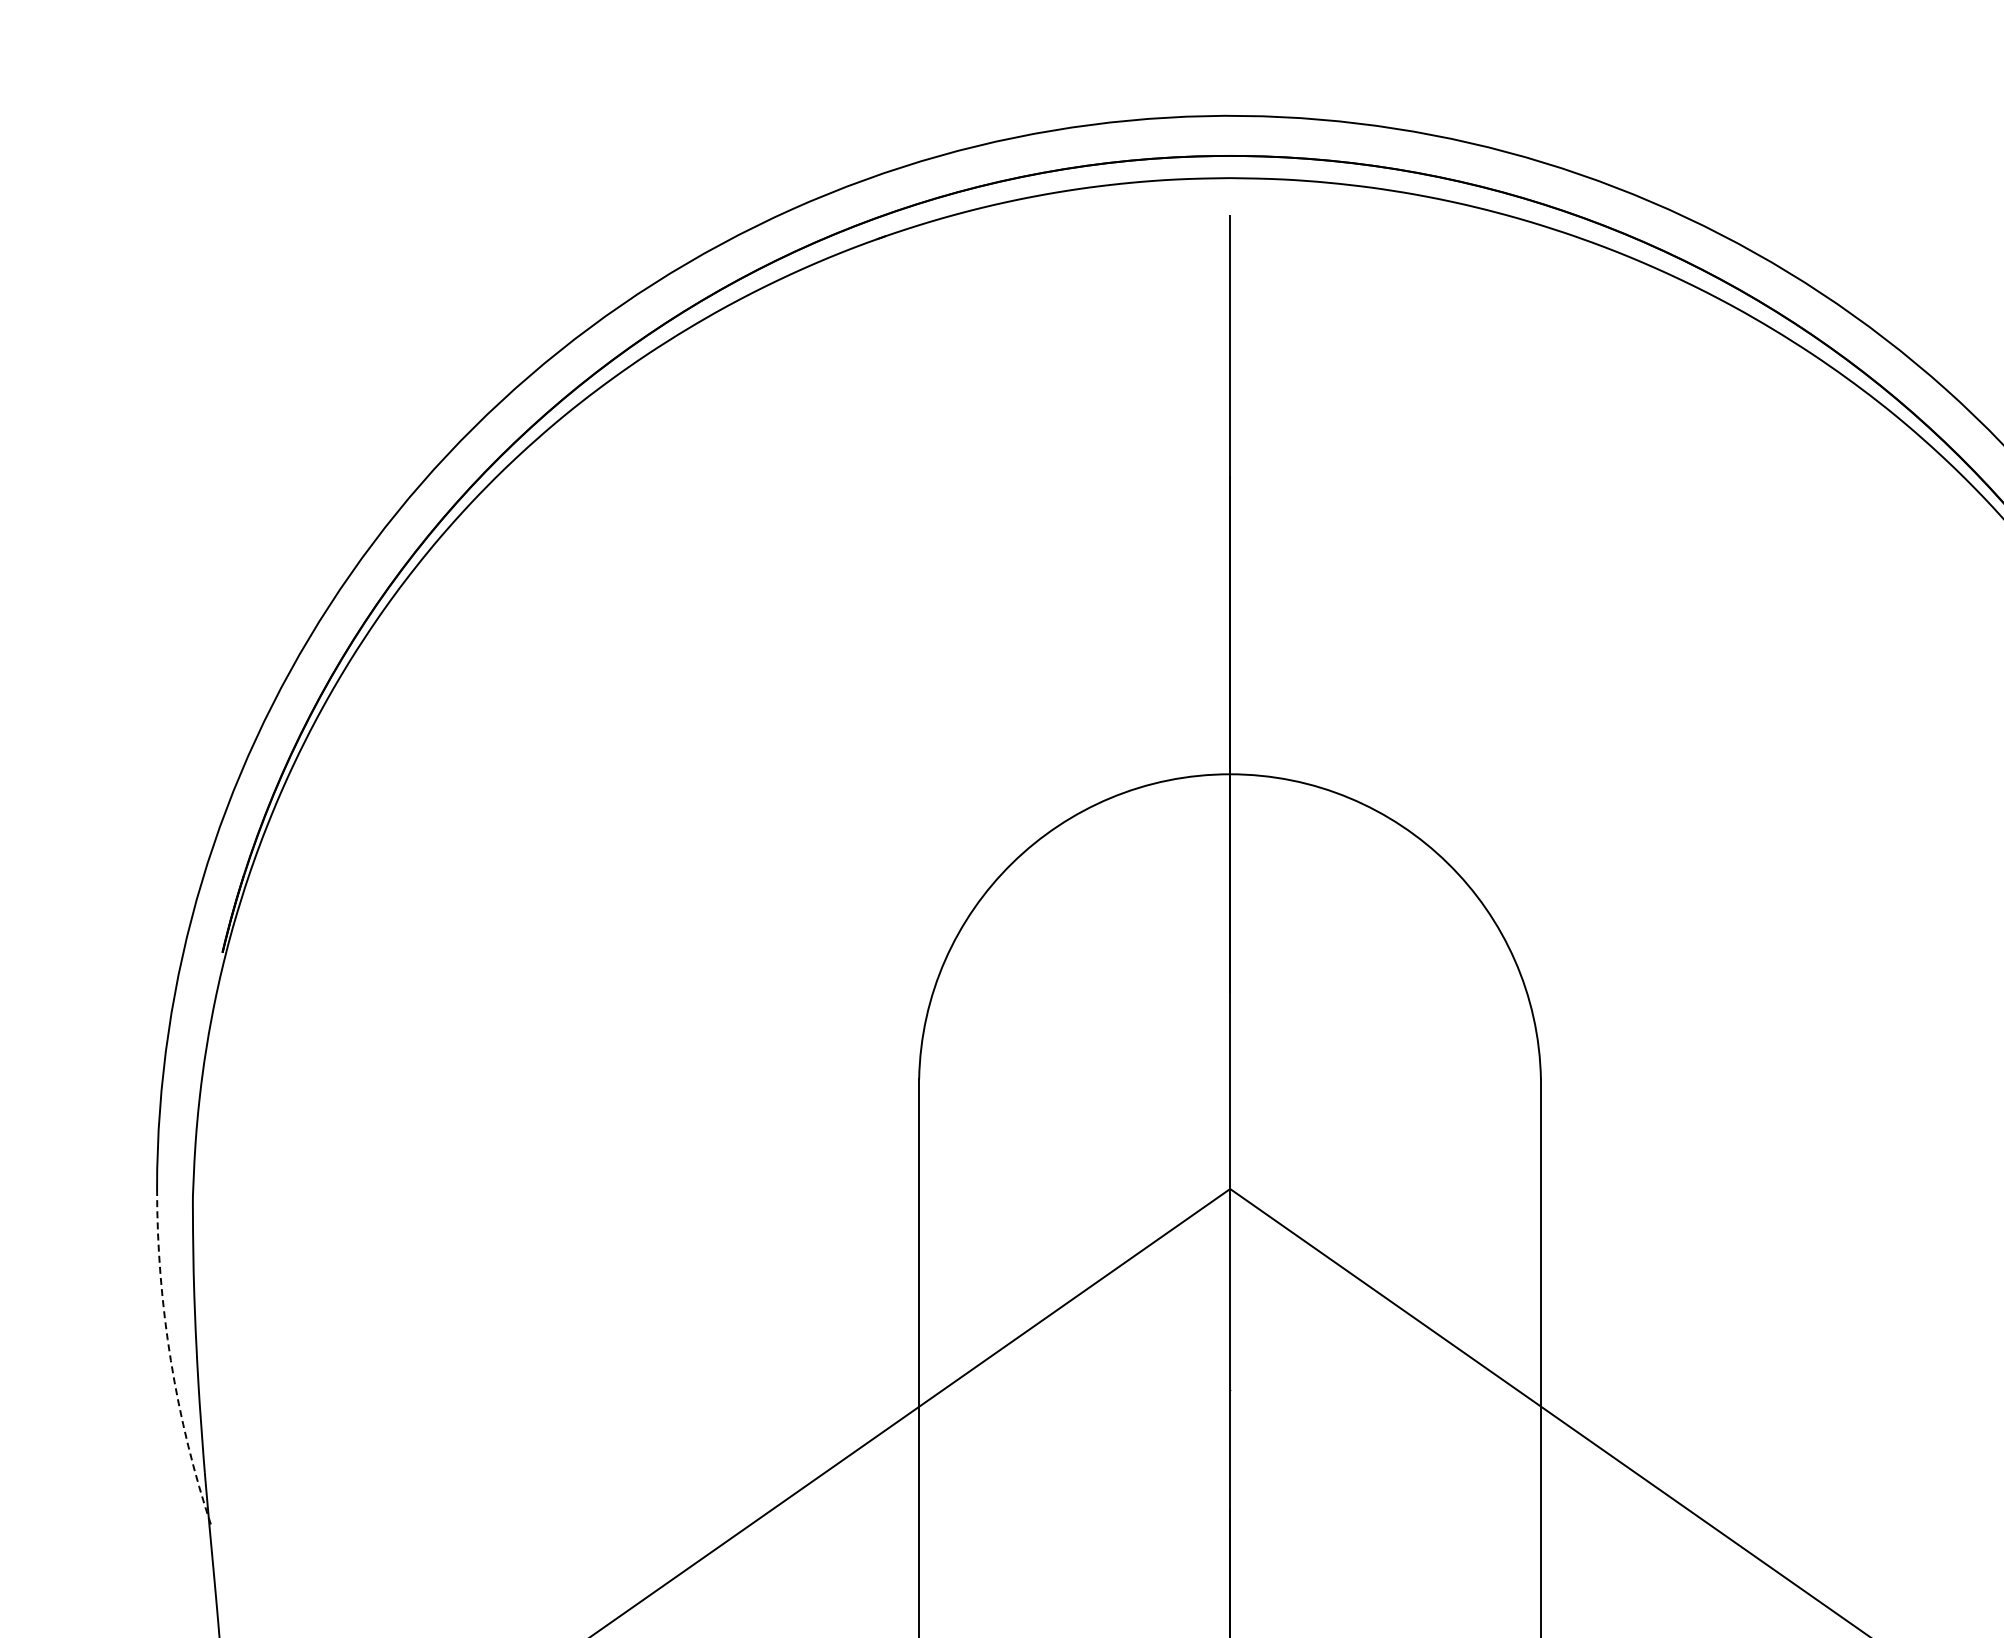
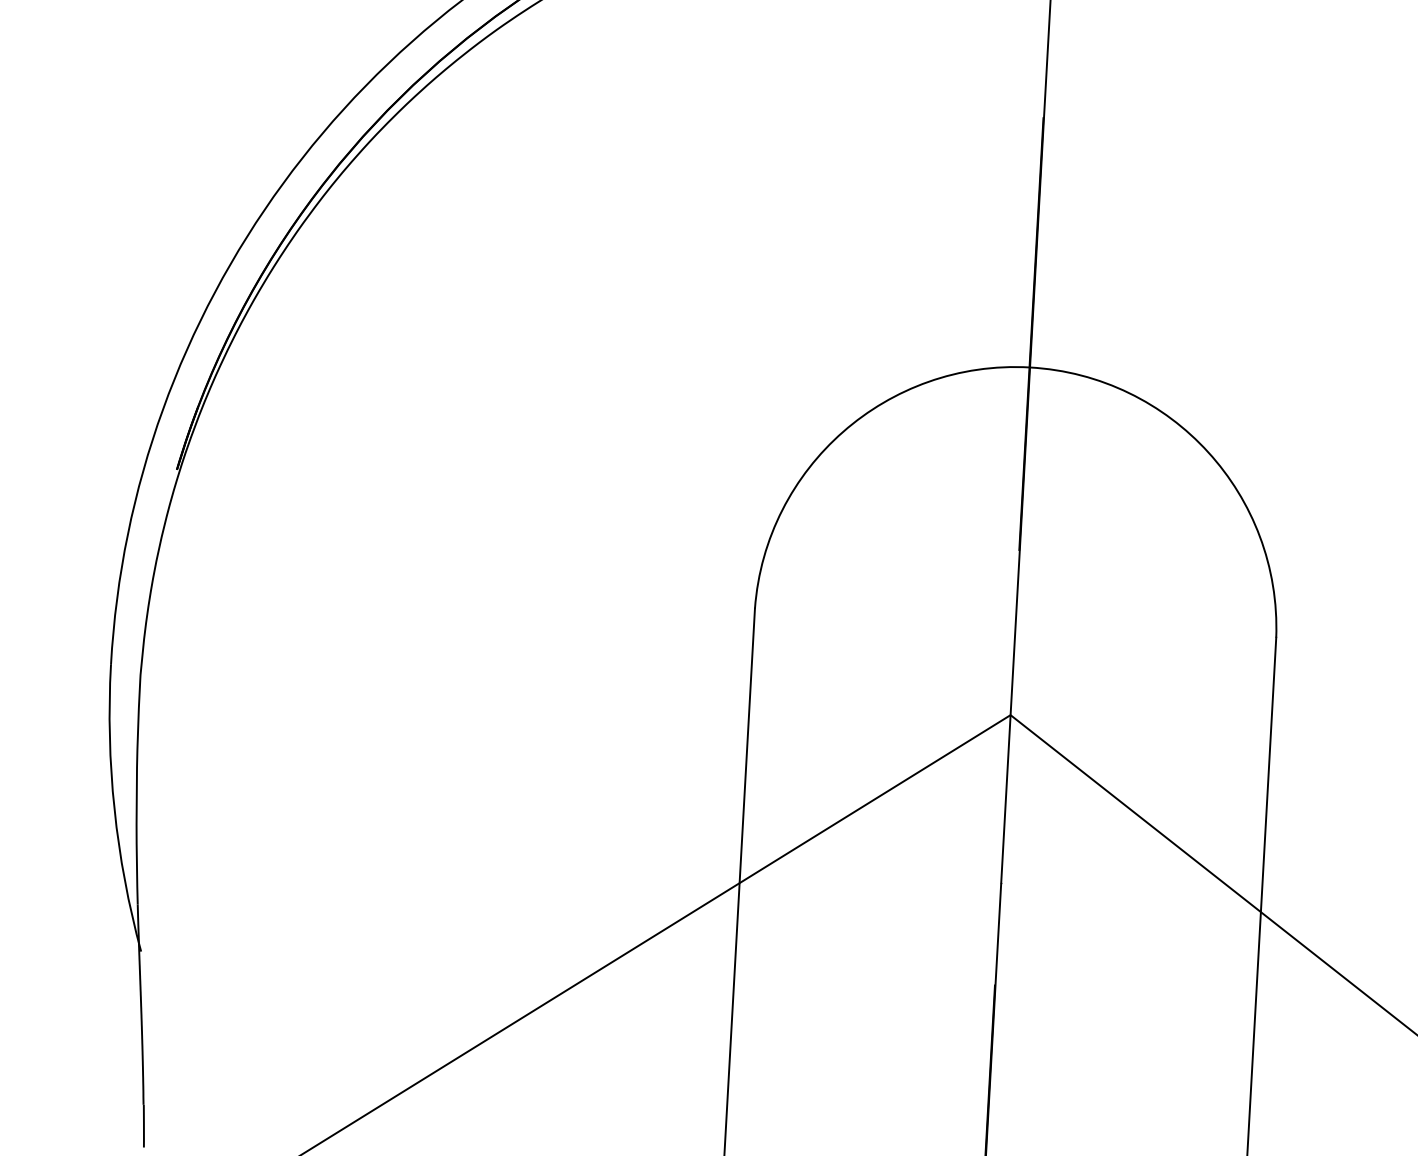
arc: (170, 1360) -> (114, 809), dashed -> solid

